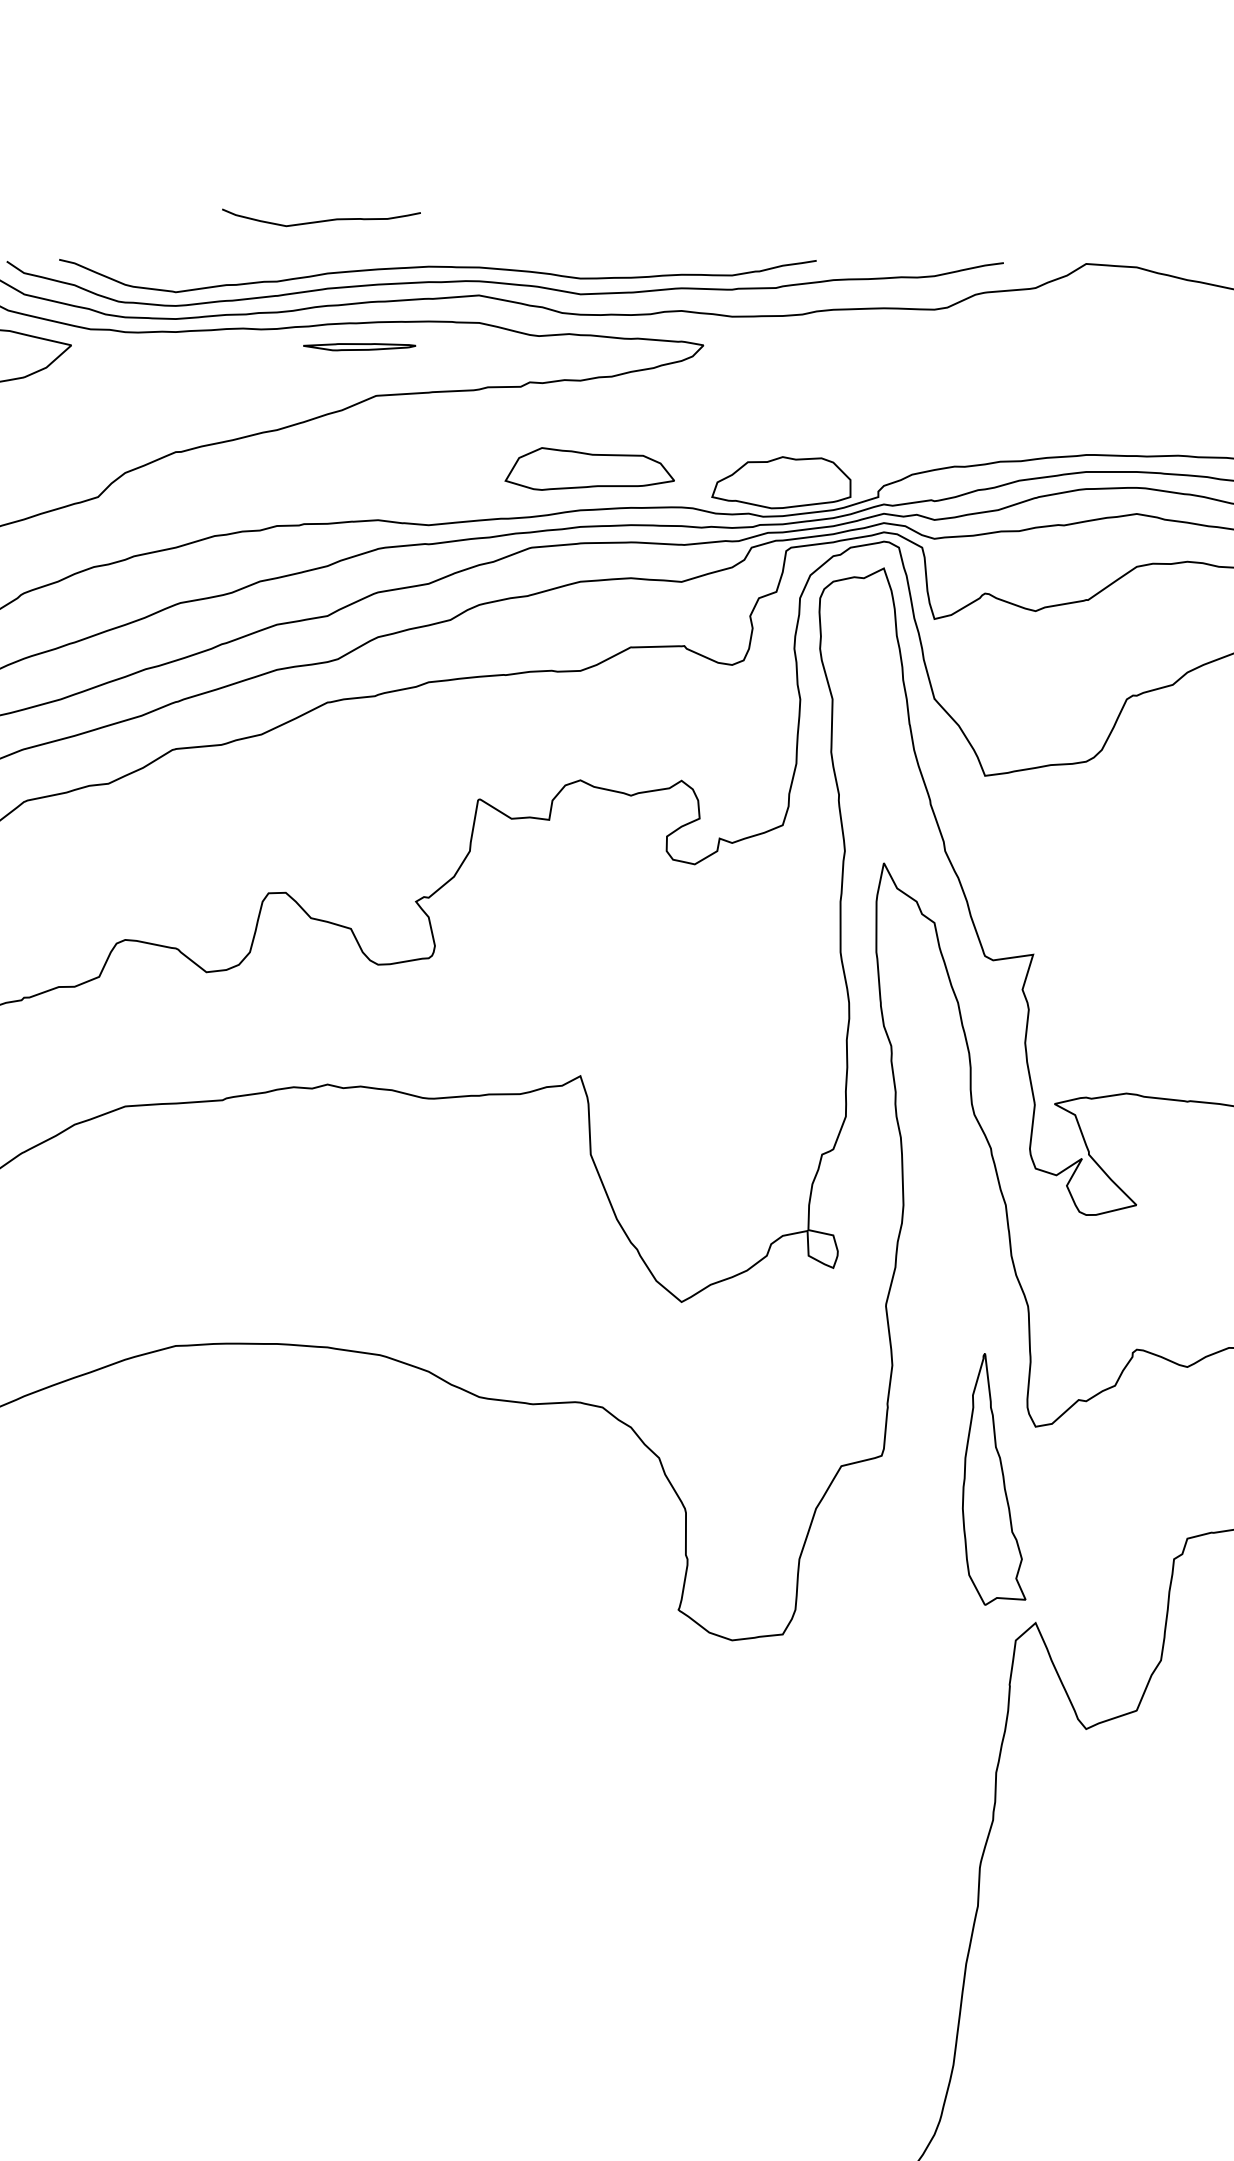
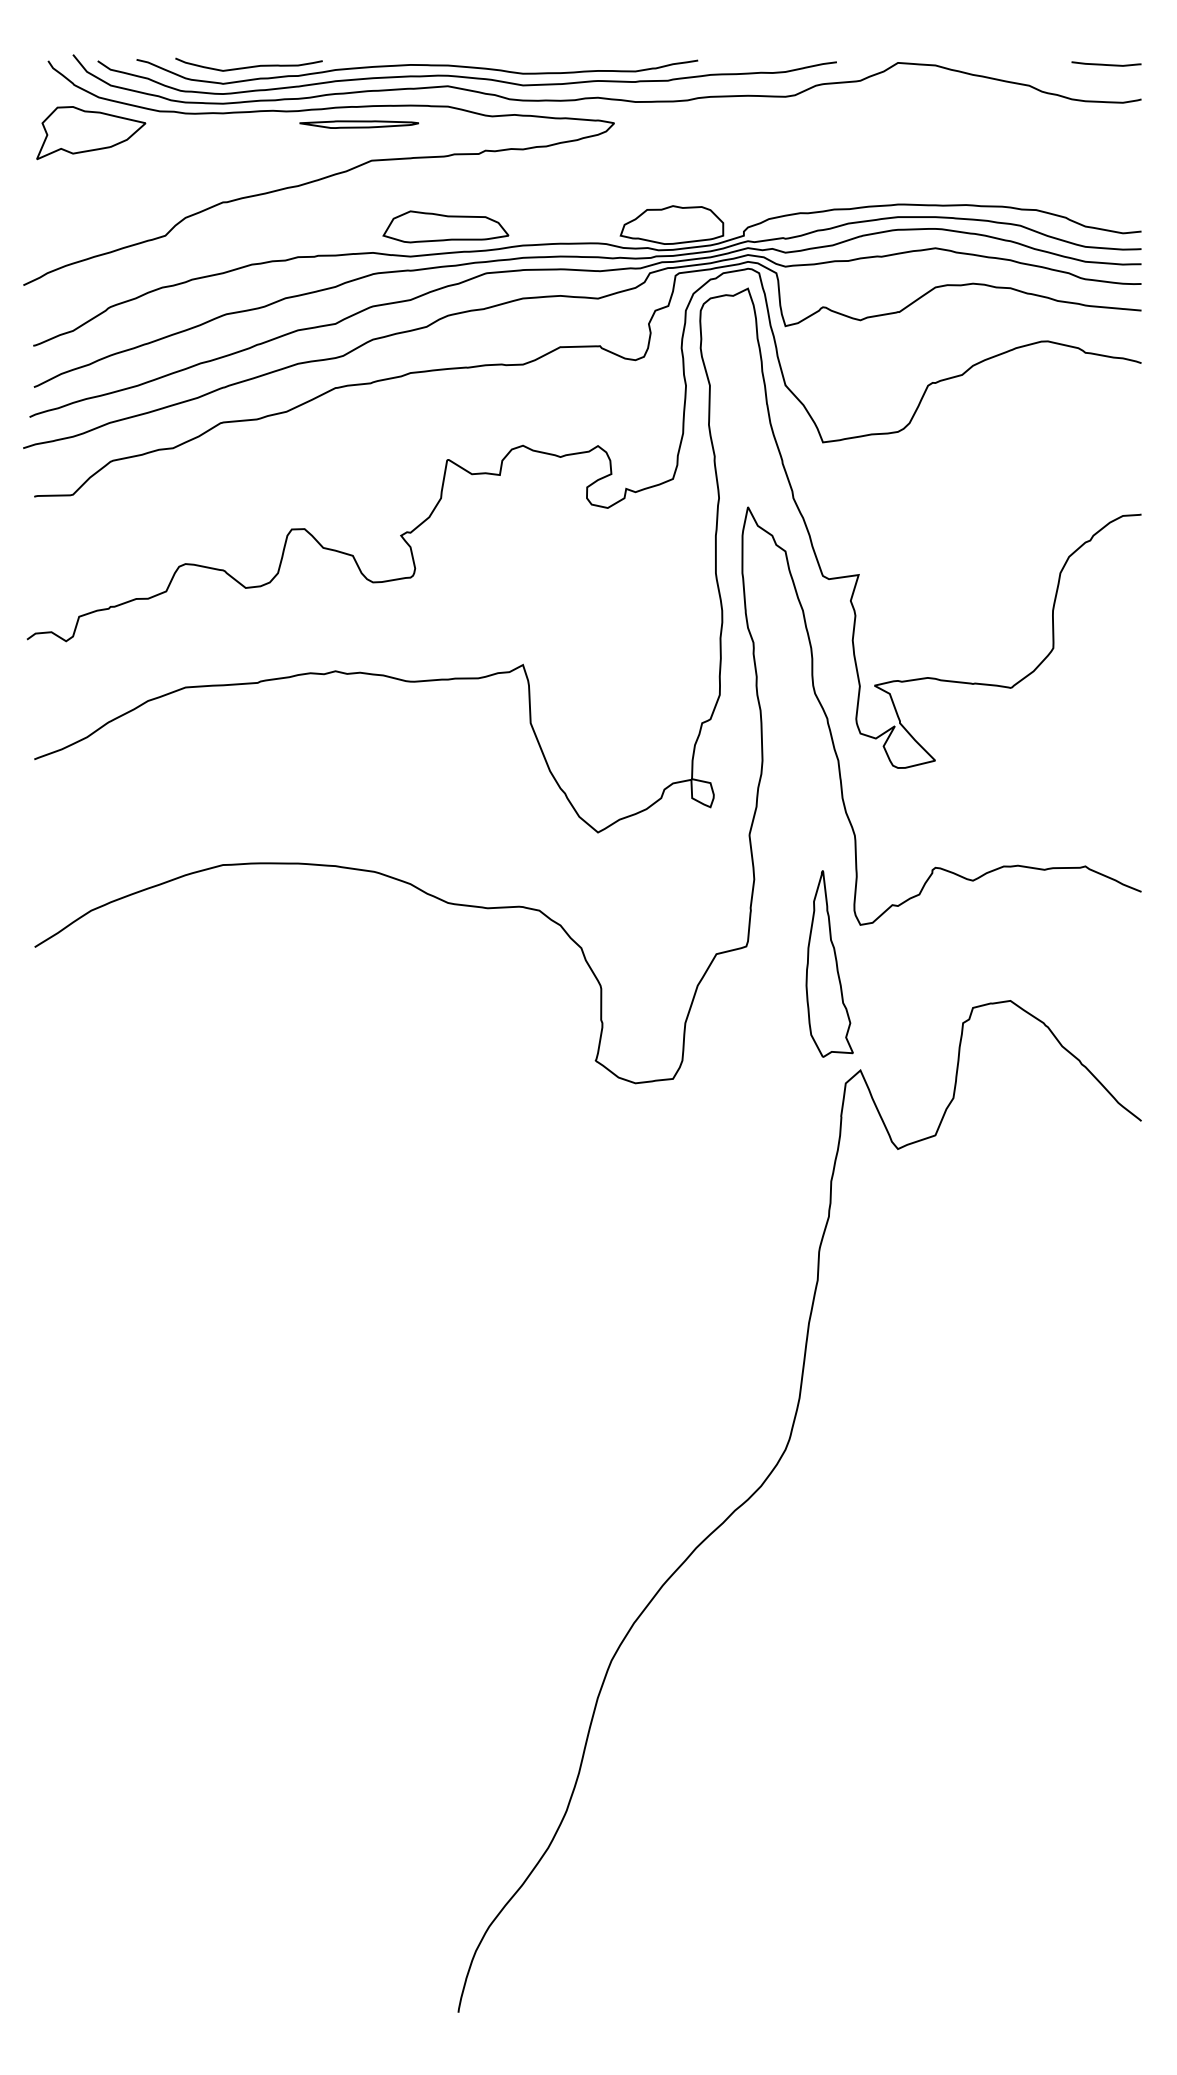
curve: (320, 220) -> (248, 66), moved
part: (359, 347) -> (359, 124), size x1.43
part: (589, 468) -> (445, 226), moved

